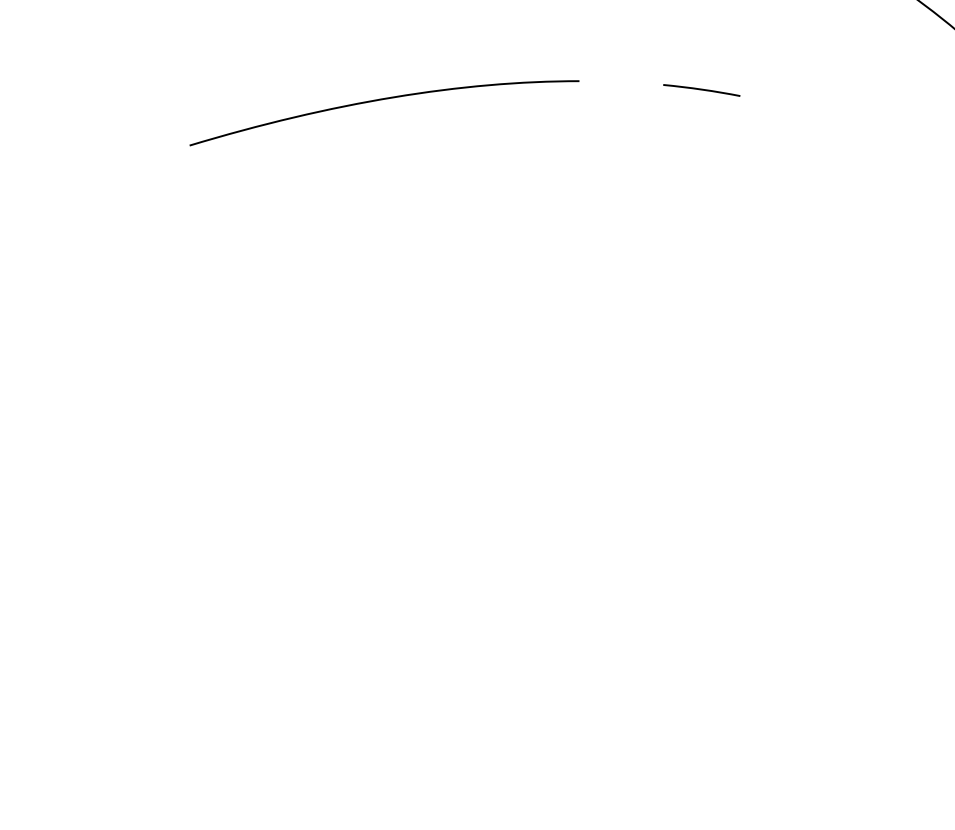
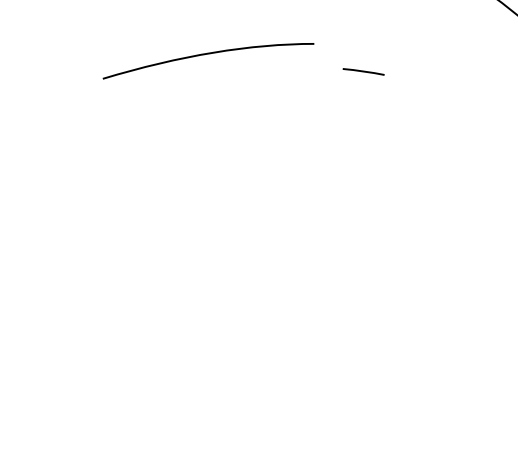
line: (701, 89) -> (363, 71), moved

